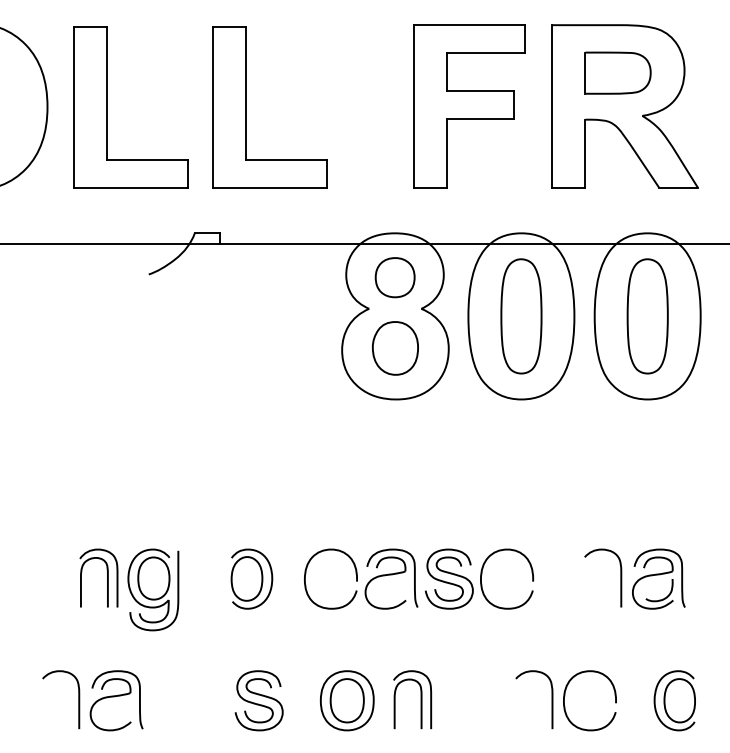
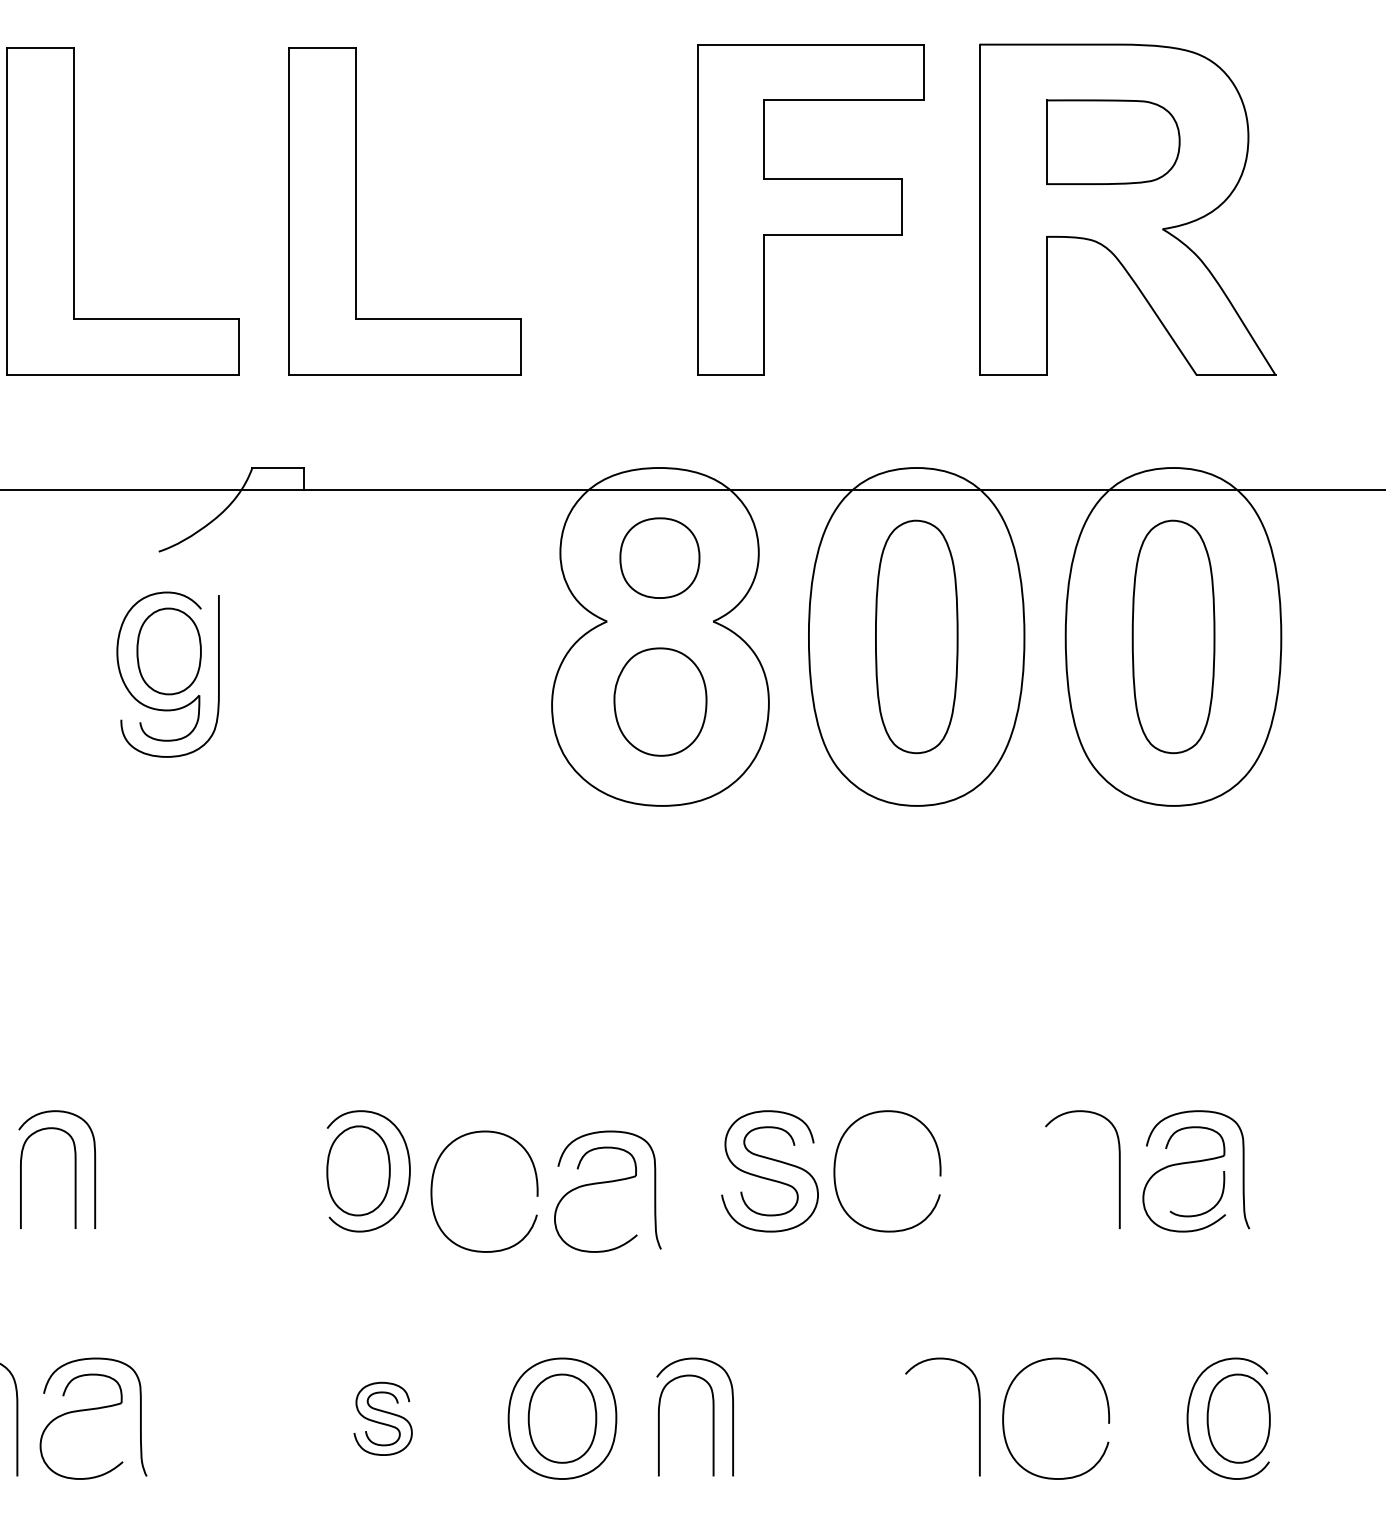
part: (361, 578) -> (546, 1190), moved
part: (153, 589) -> (168, 673), moved
part: (258, 700) -> (381, 1418), size x0.6

